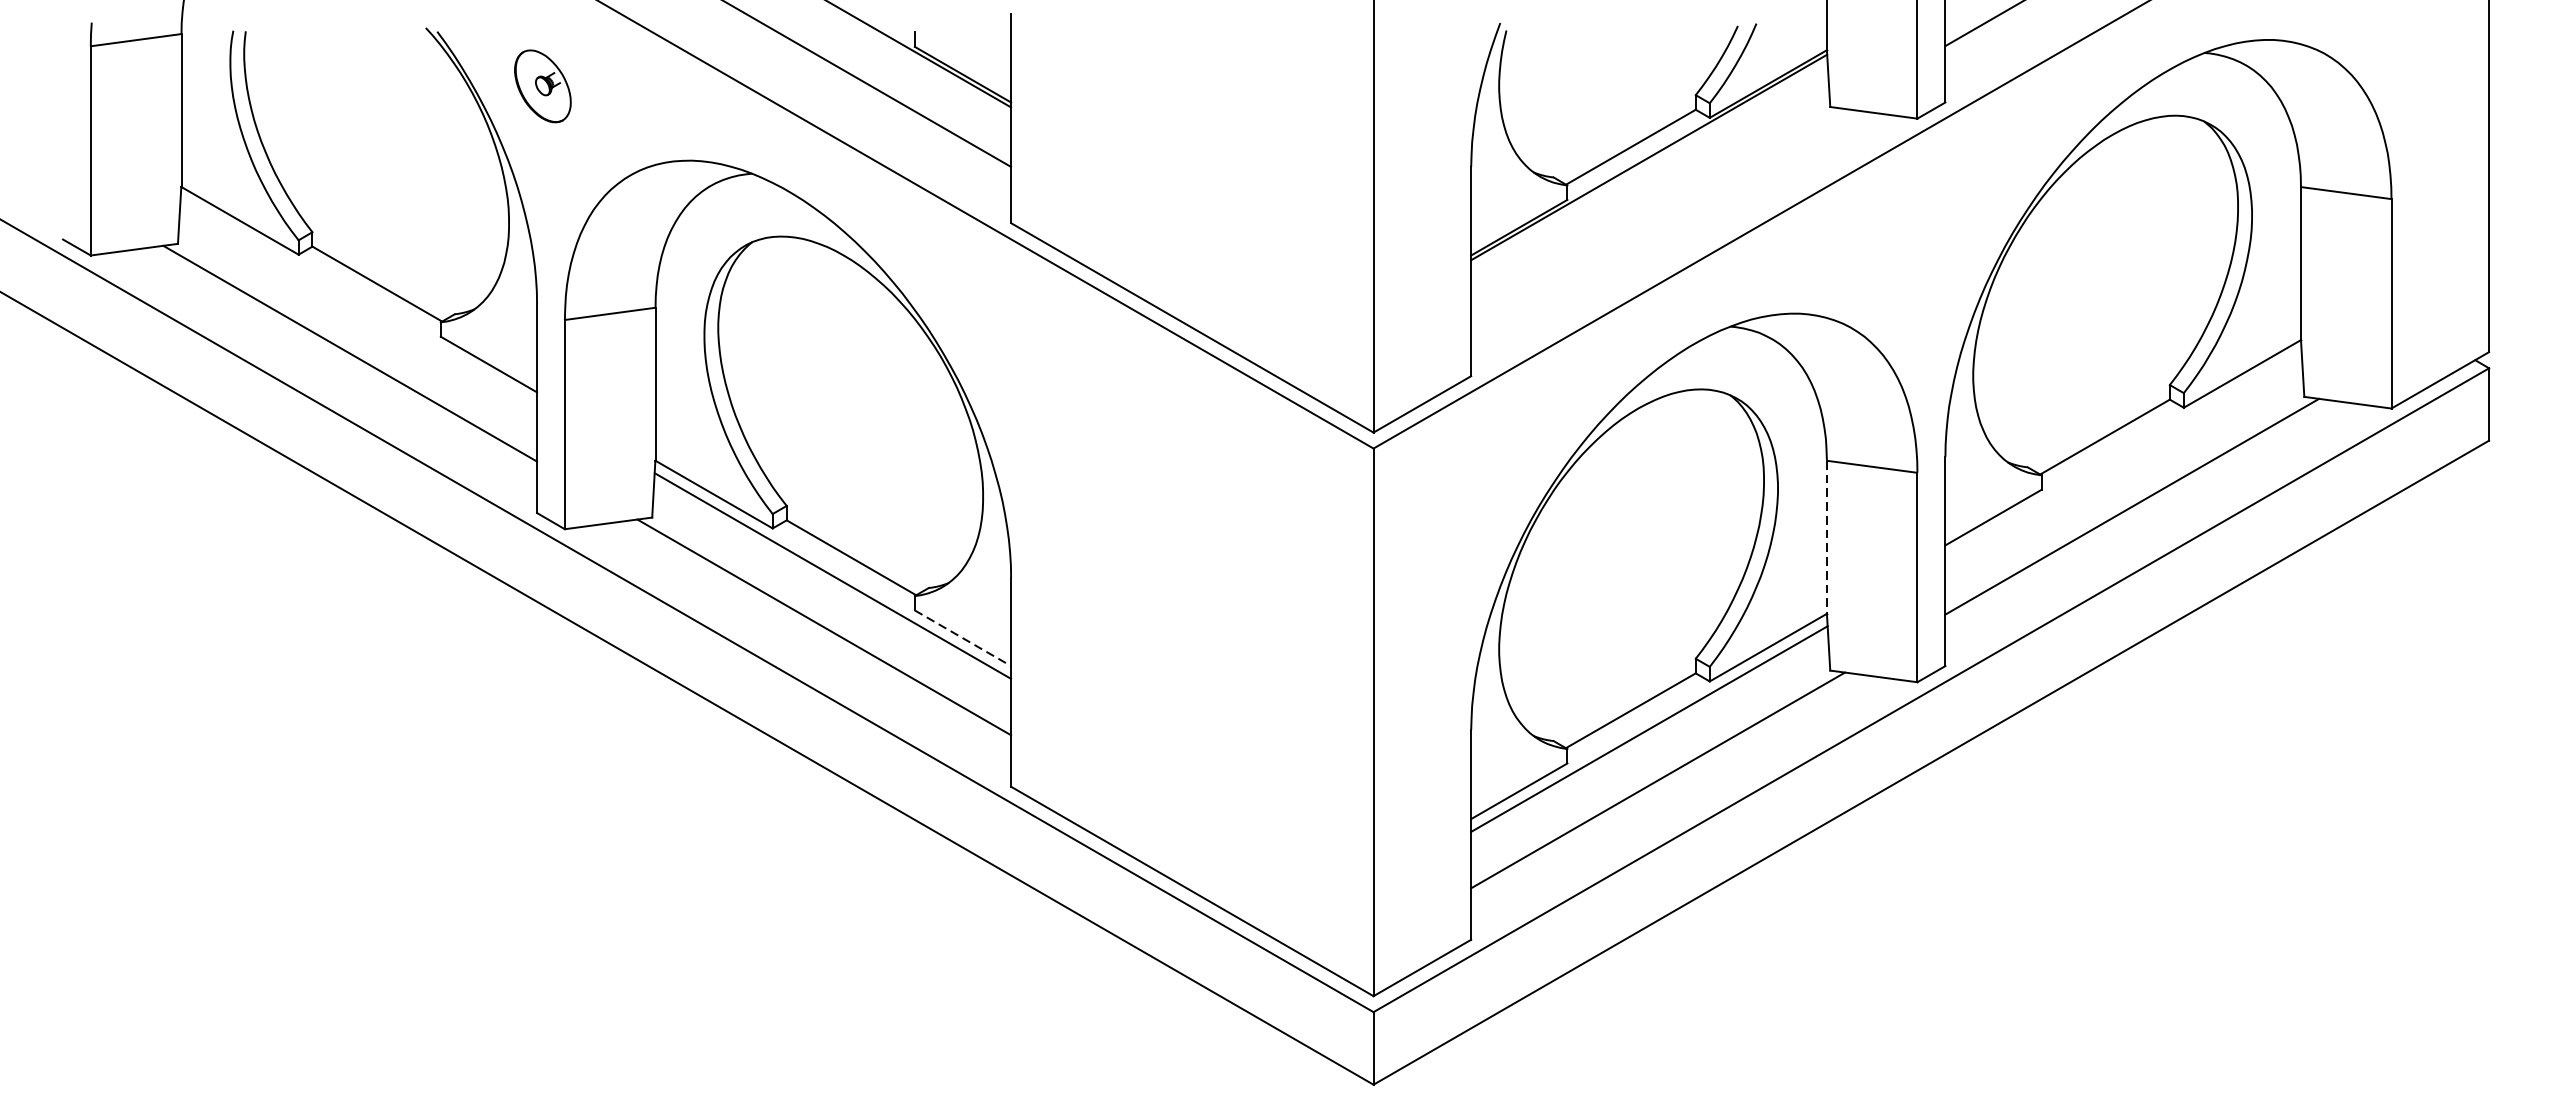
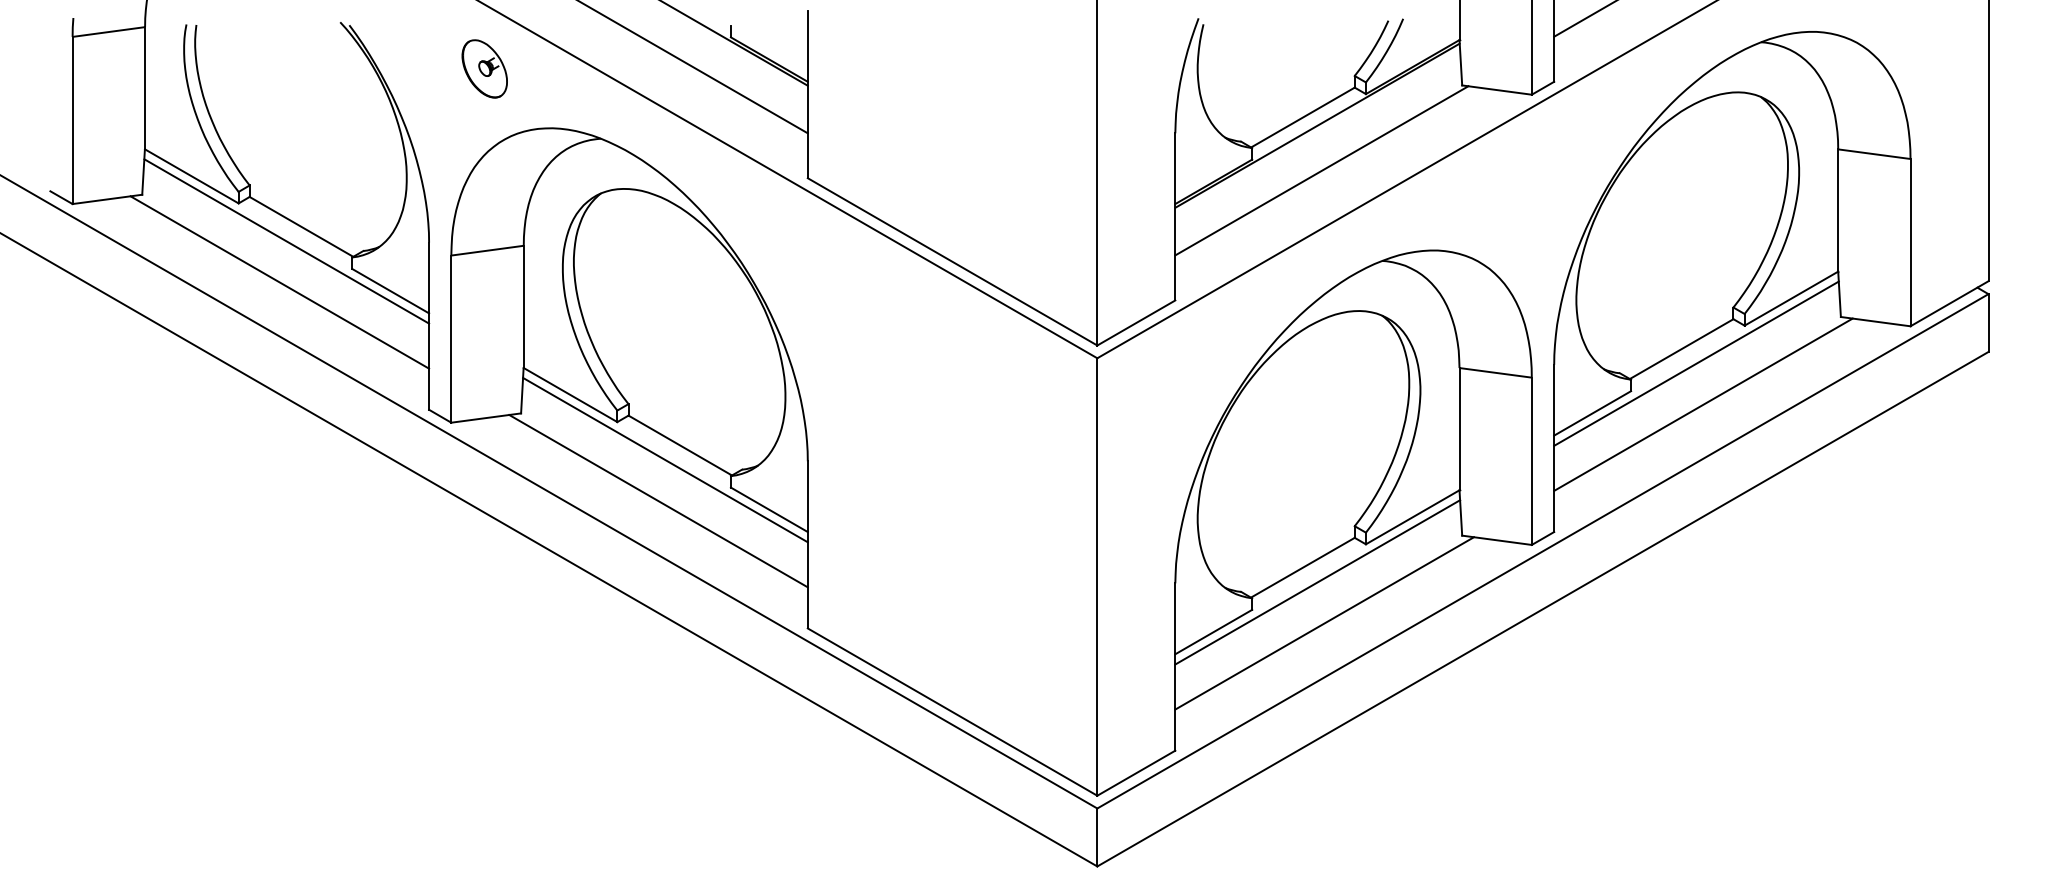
part: (542, 85) -> (484, 68), moved
line: (1654, 213) -> (1321, 170), added
line: (358, 302) -> (286, 241), added
line: (2123, 455) -> (1696, 363), added
line: (1826, 537) -> (1459, 429), dashed -> solid
line: (963, 639) -> (769, 510), dashed -> solid

